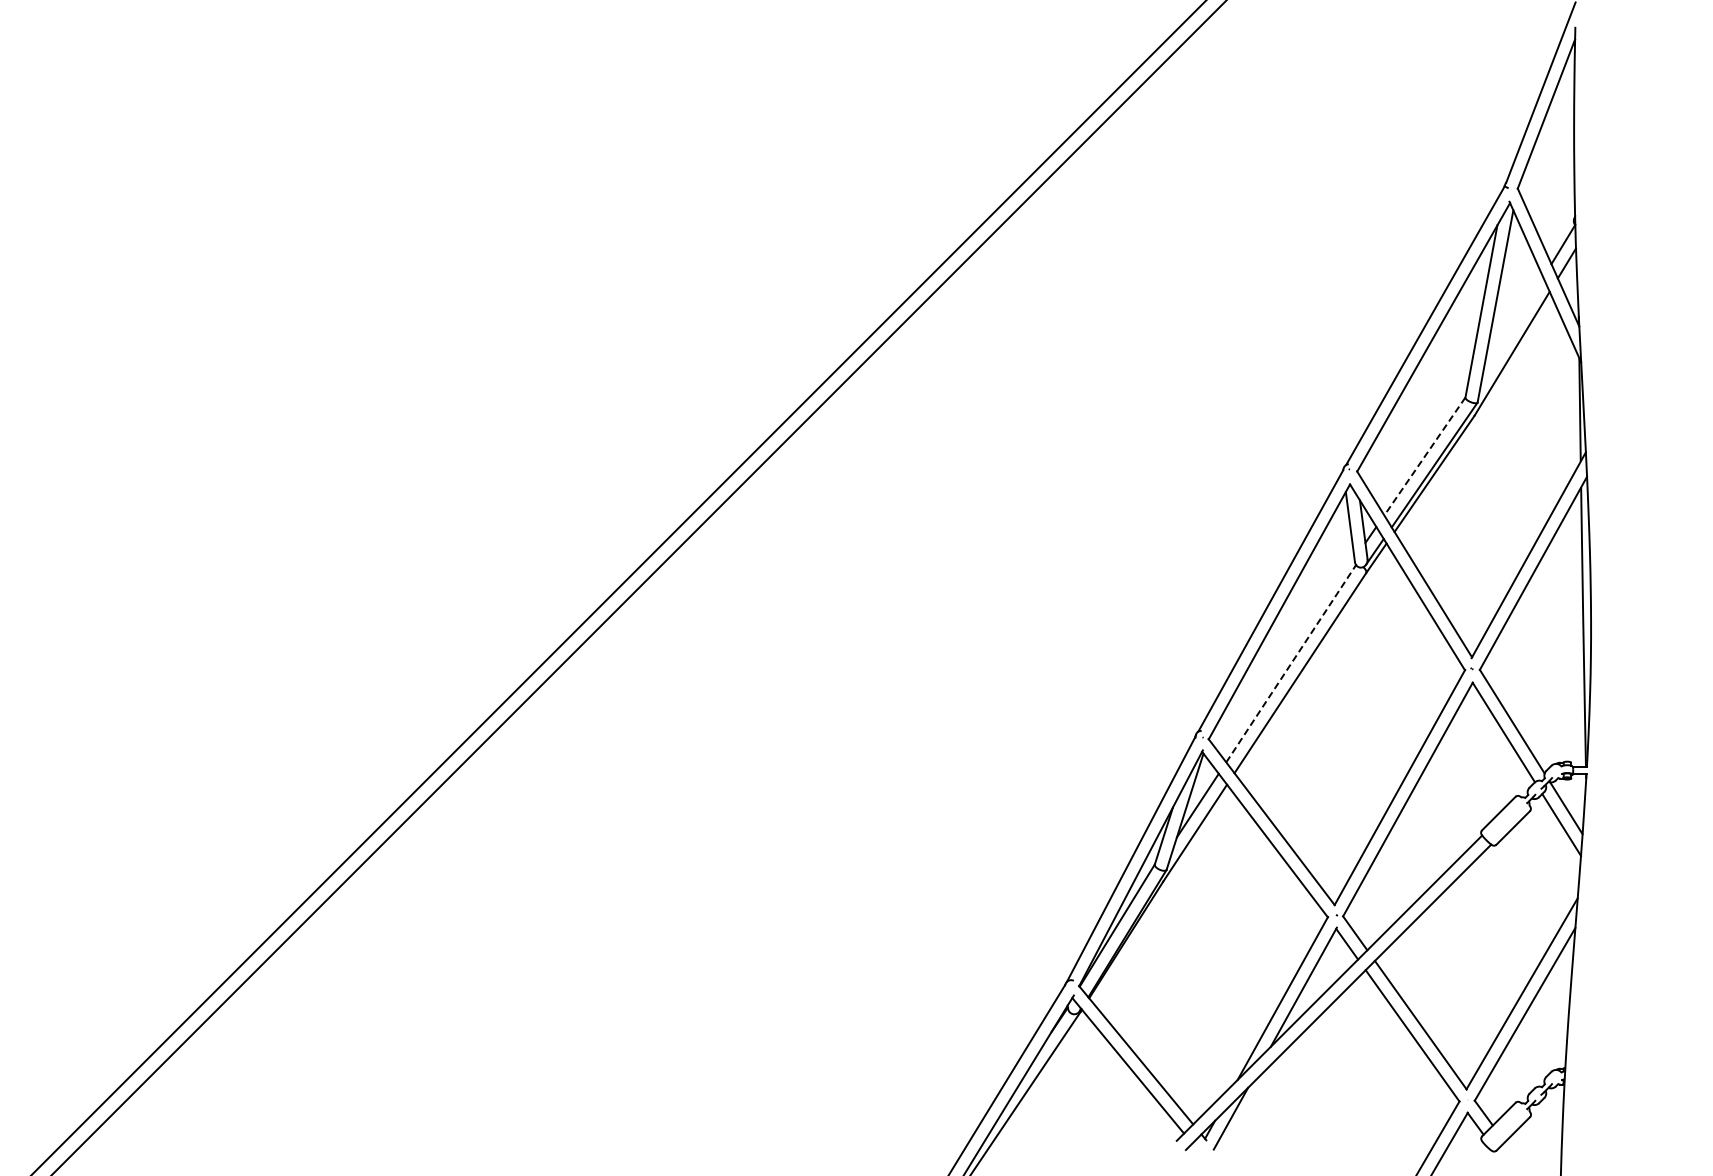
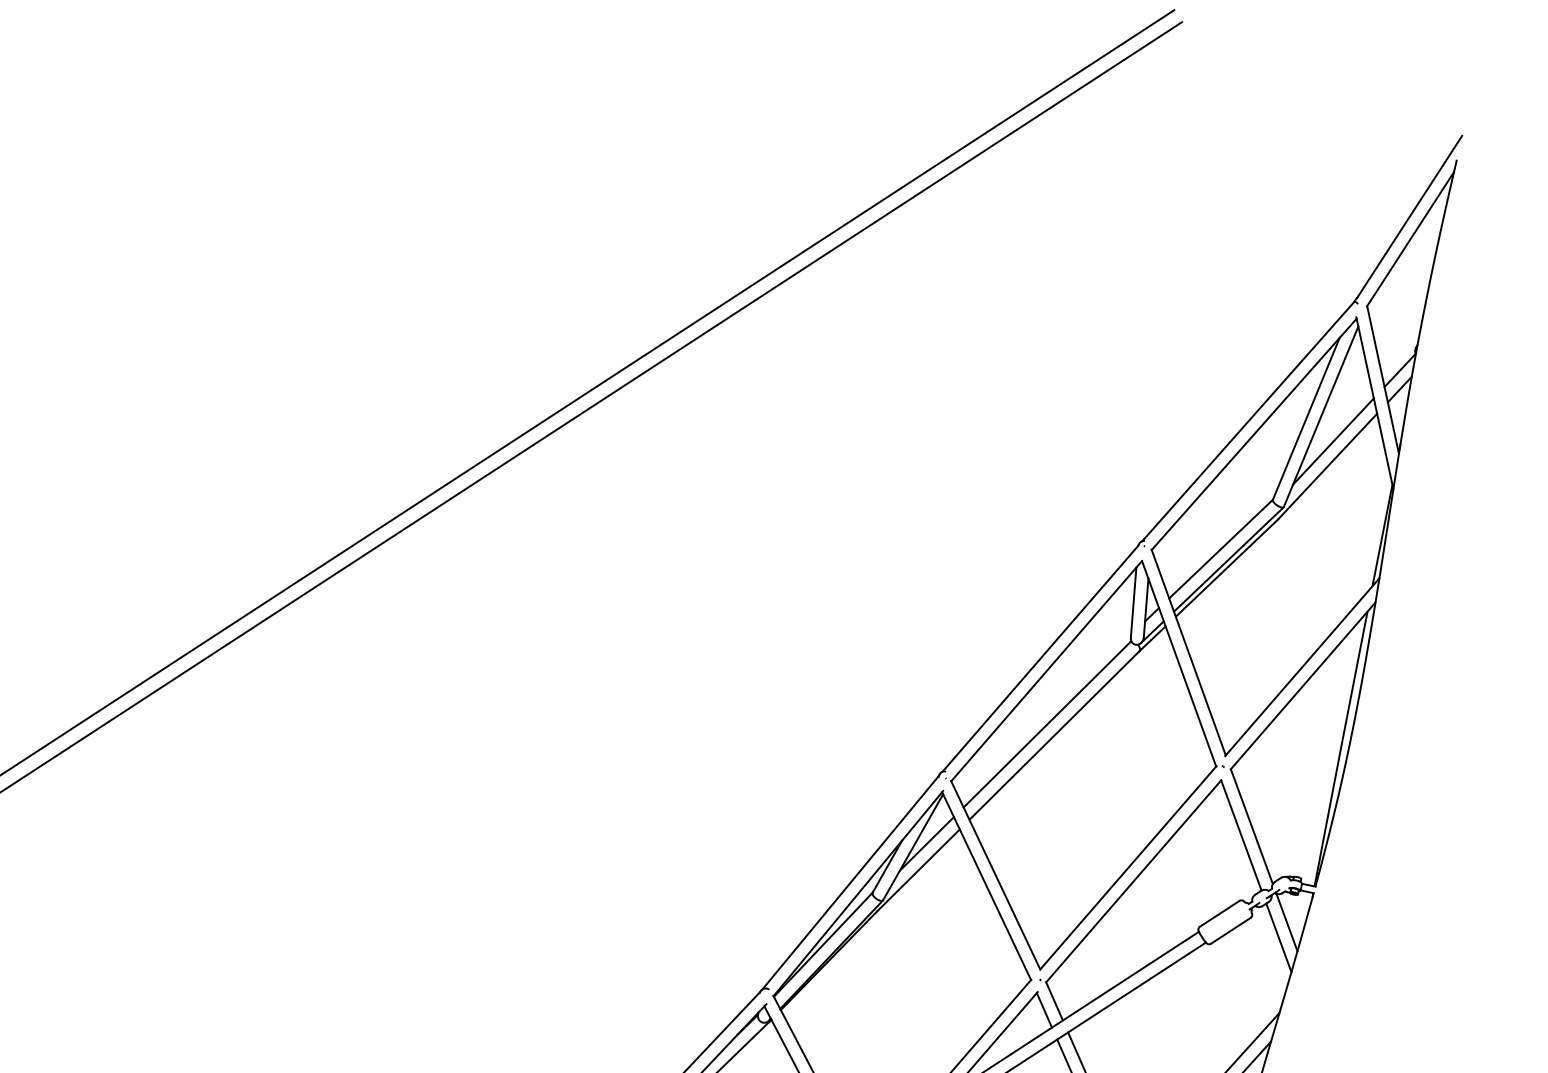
line: (1512, 327) -> (1333, 440), added
line: (1424, 456) -> (1220, 549), dashed -> solid
line: (1291, 663) -> (1047, 724), dashed -> solid

